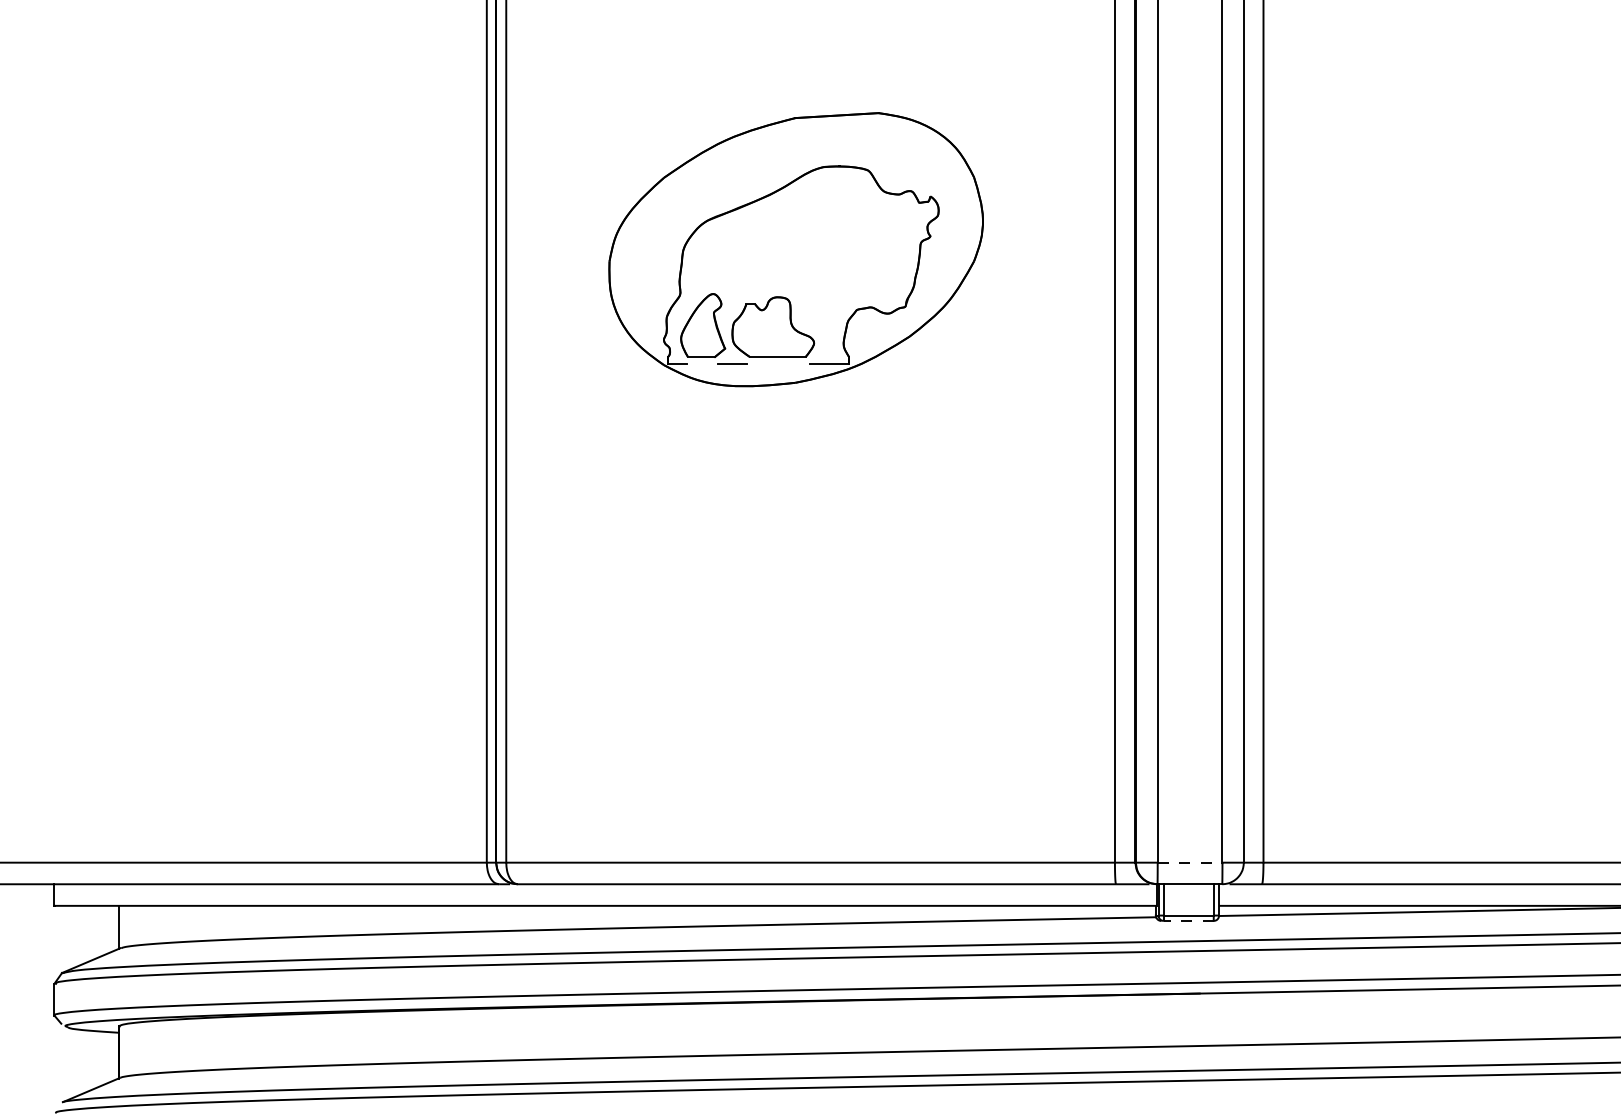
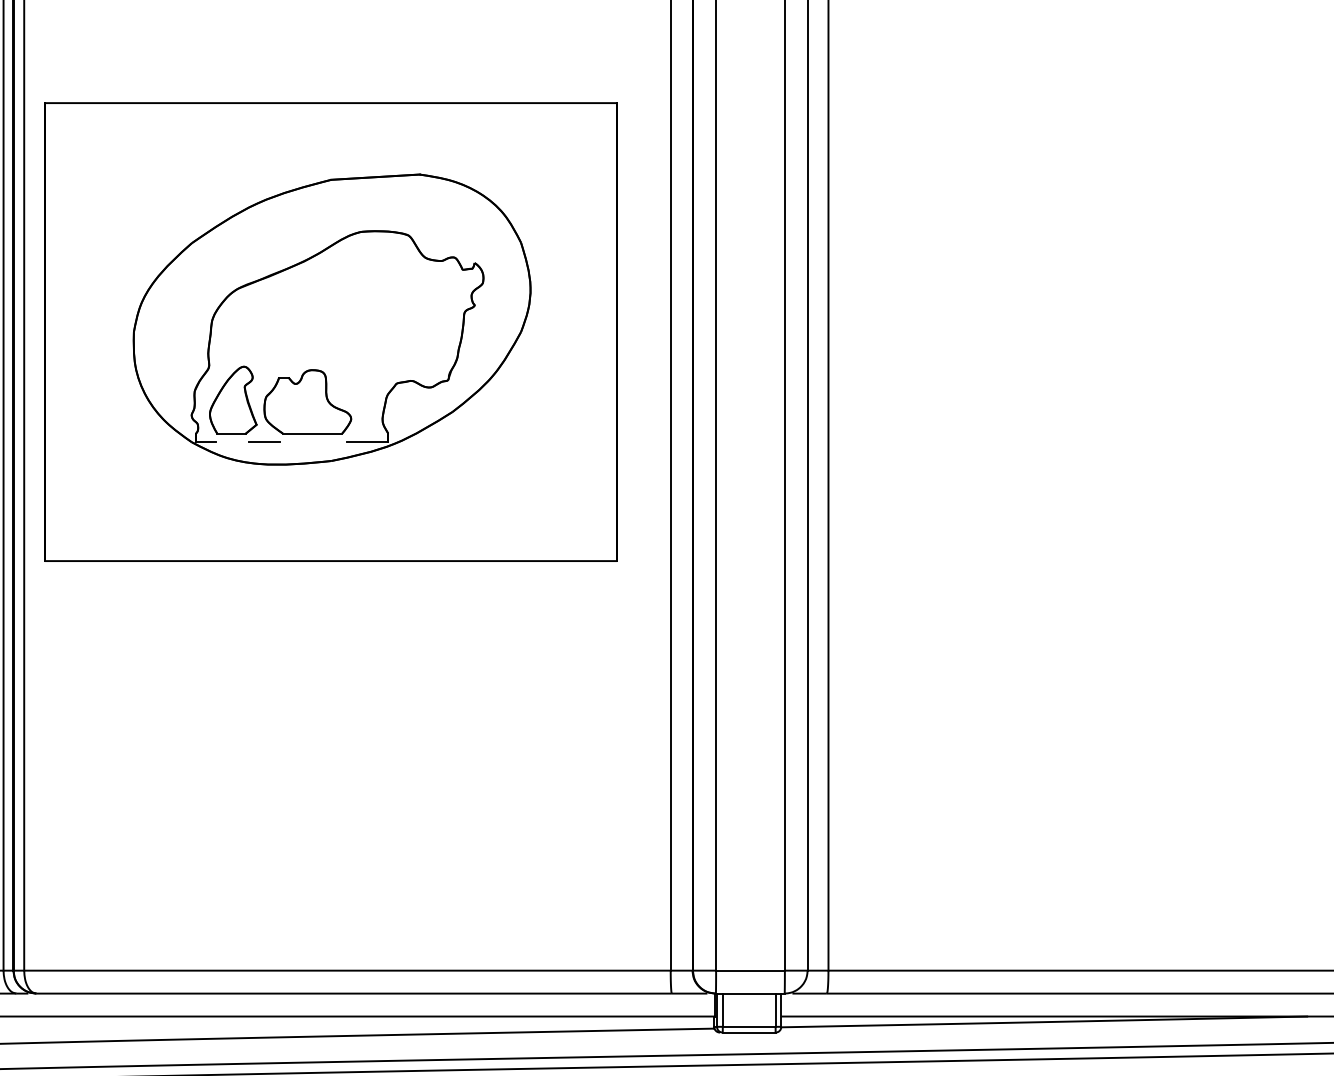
part: (795, 261) -> (331, 332), added
line: (1190, 862) -> (750, 970), dashed -> solid
line: (1188, 920) -> (748, 1032), dashed -> solid

